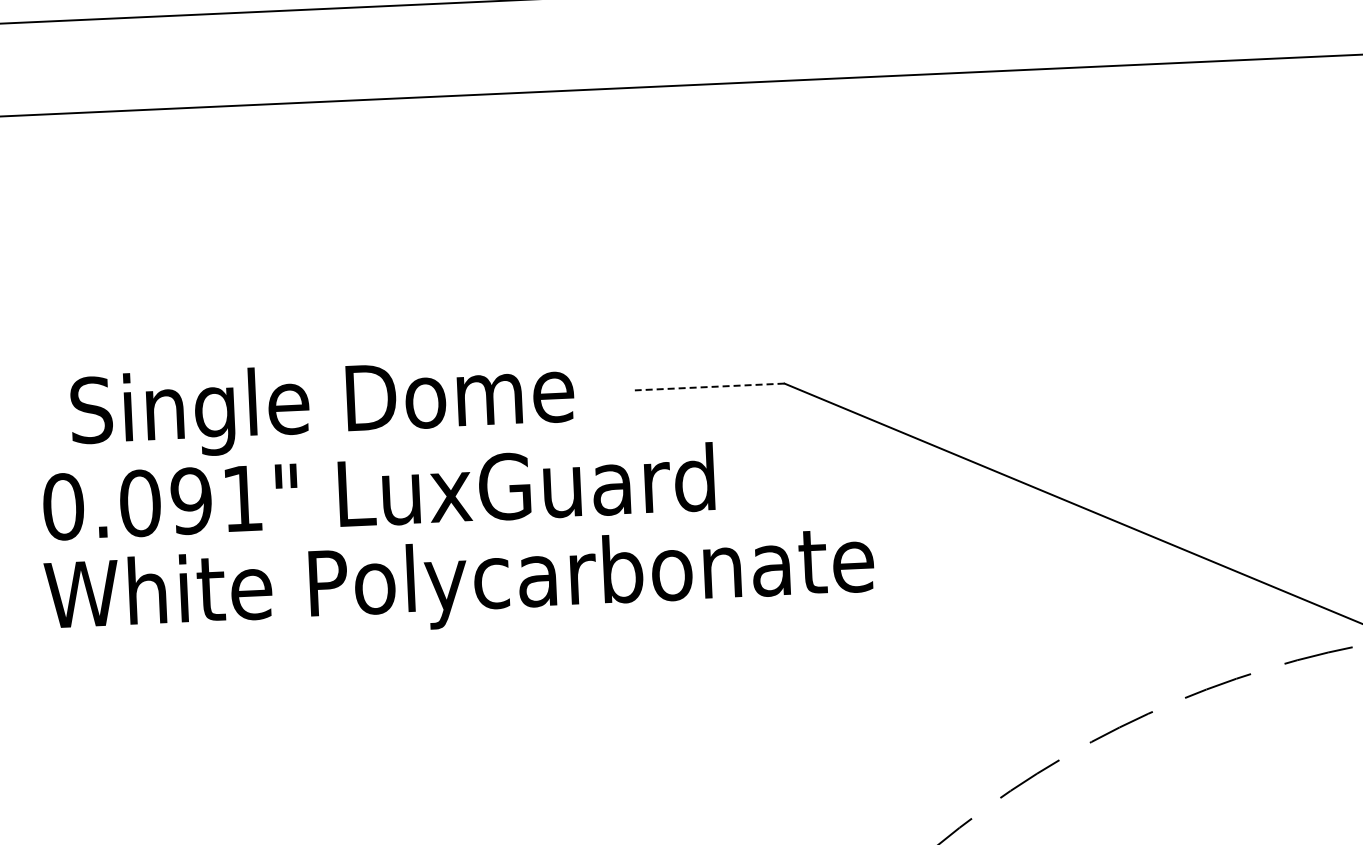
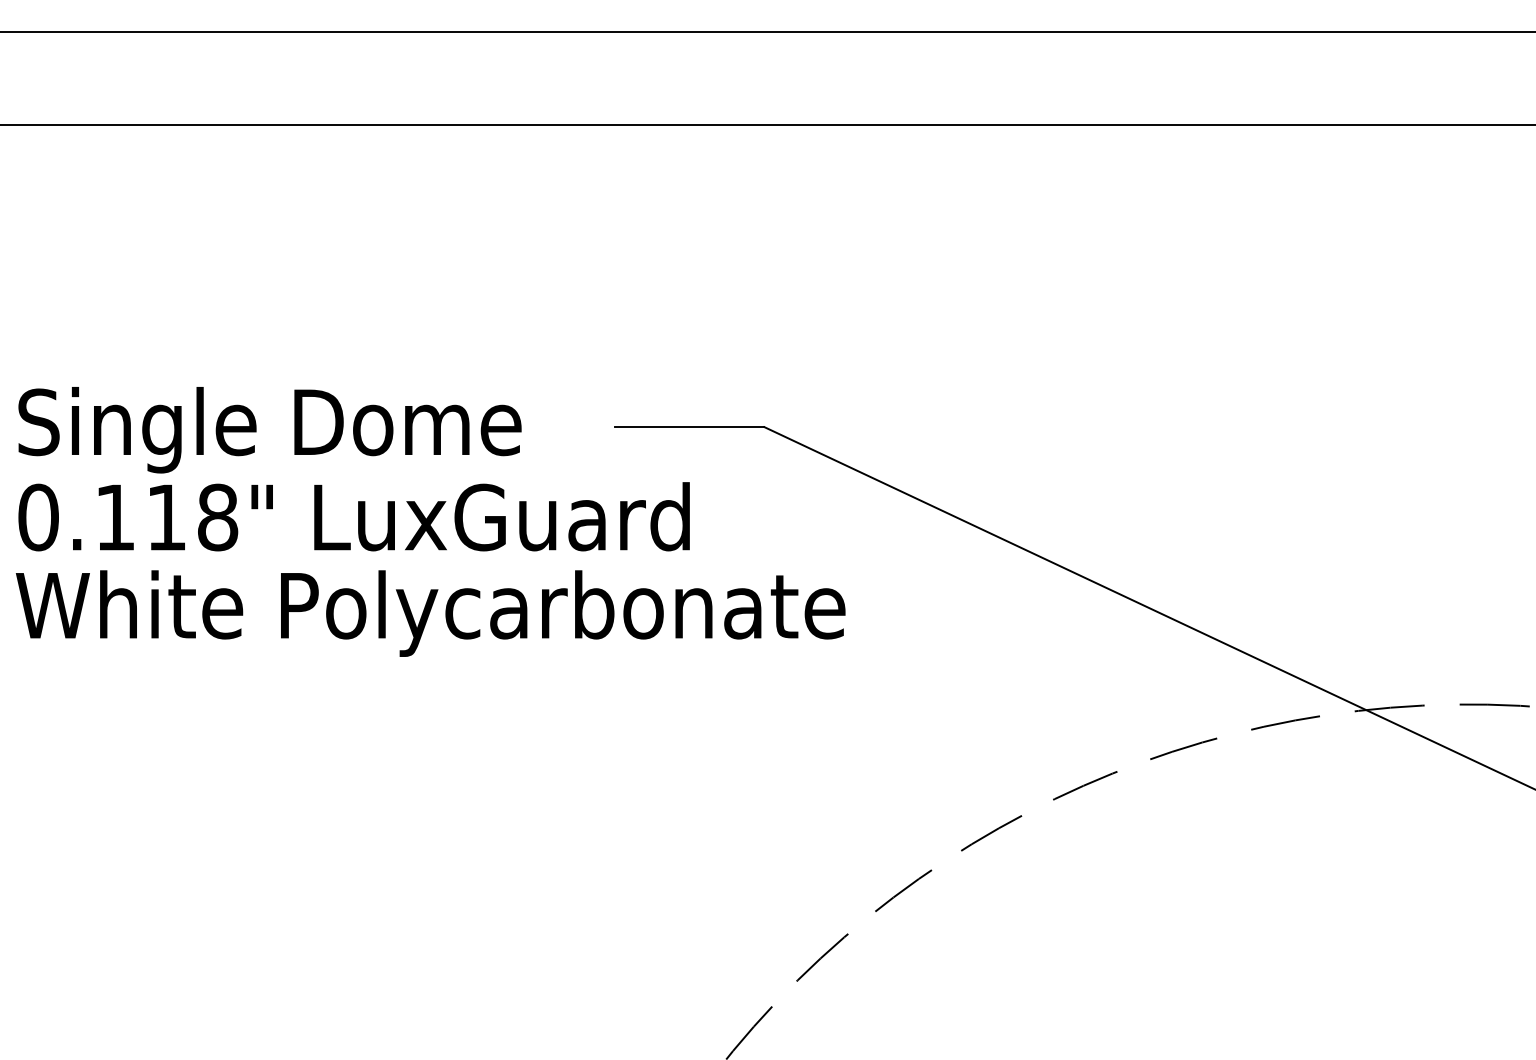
line: (709, 387) -> (689, 427), dashed -> solid
text: (322, 407) -> (269, 430), moved
text: (191, 501) -> (166, 517), 0.091" -> 0.118"

